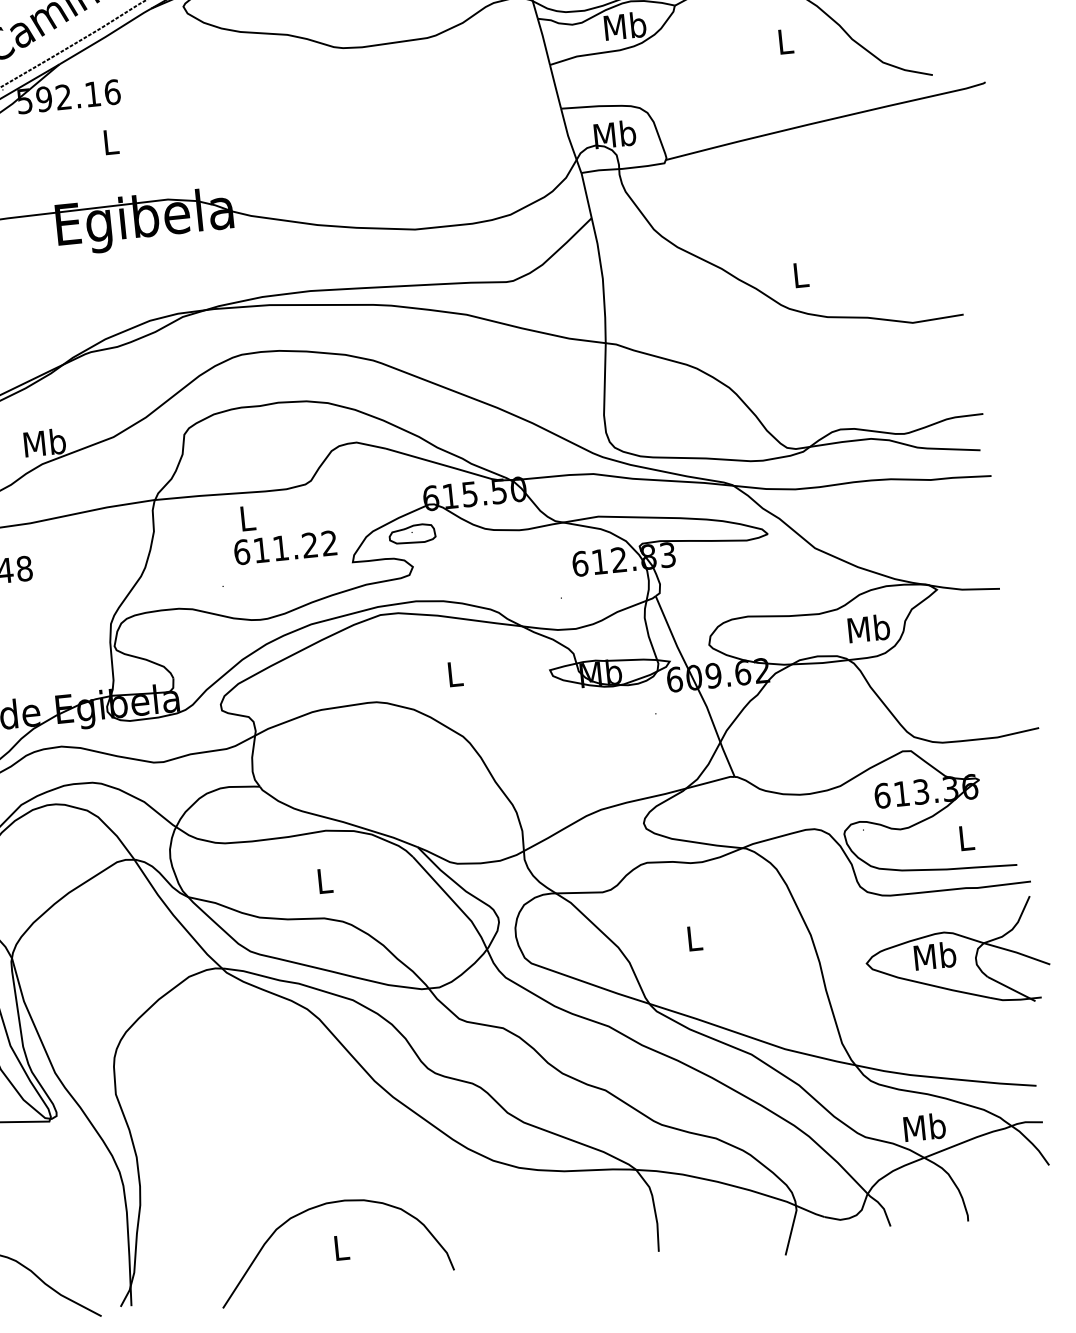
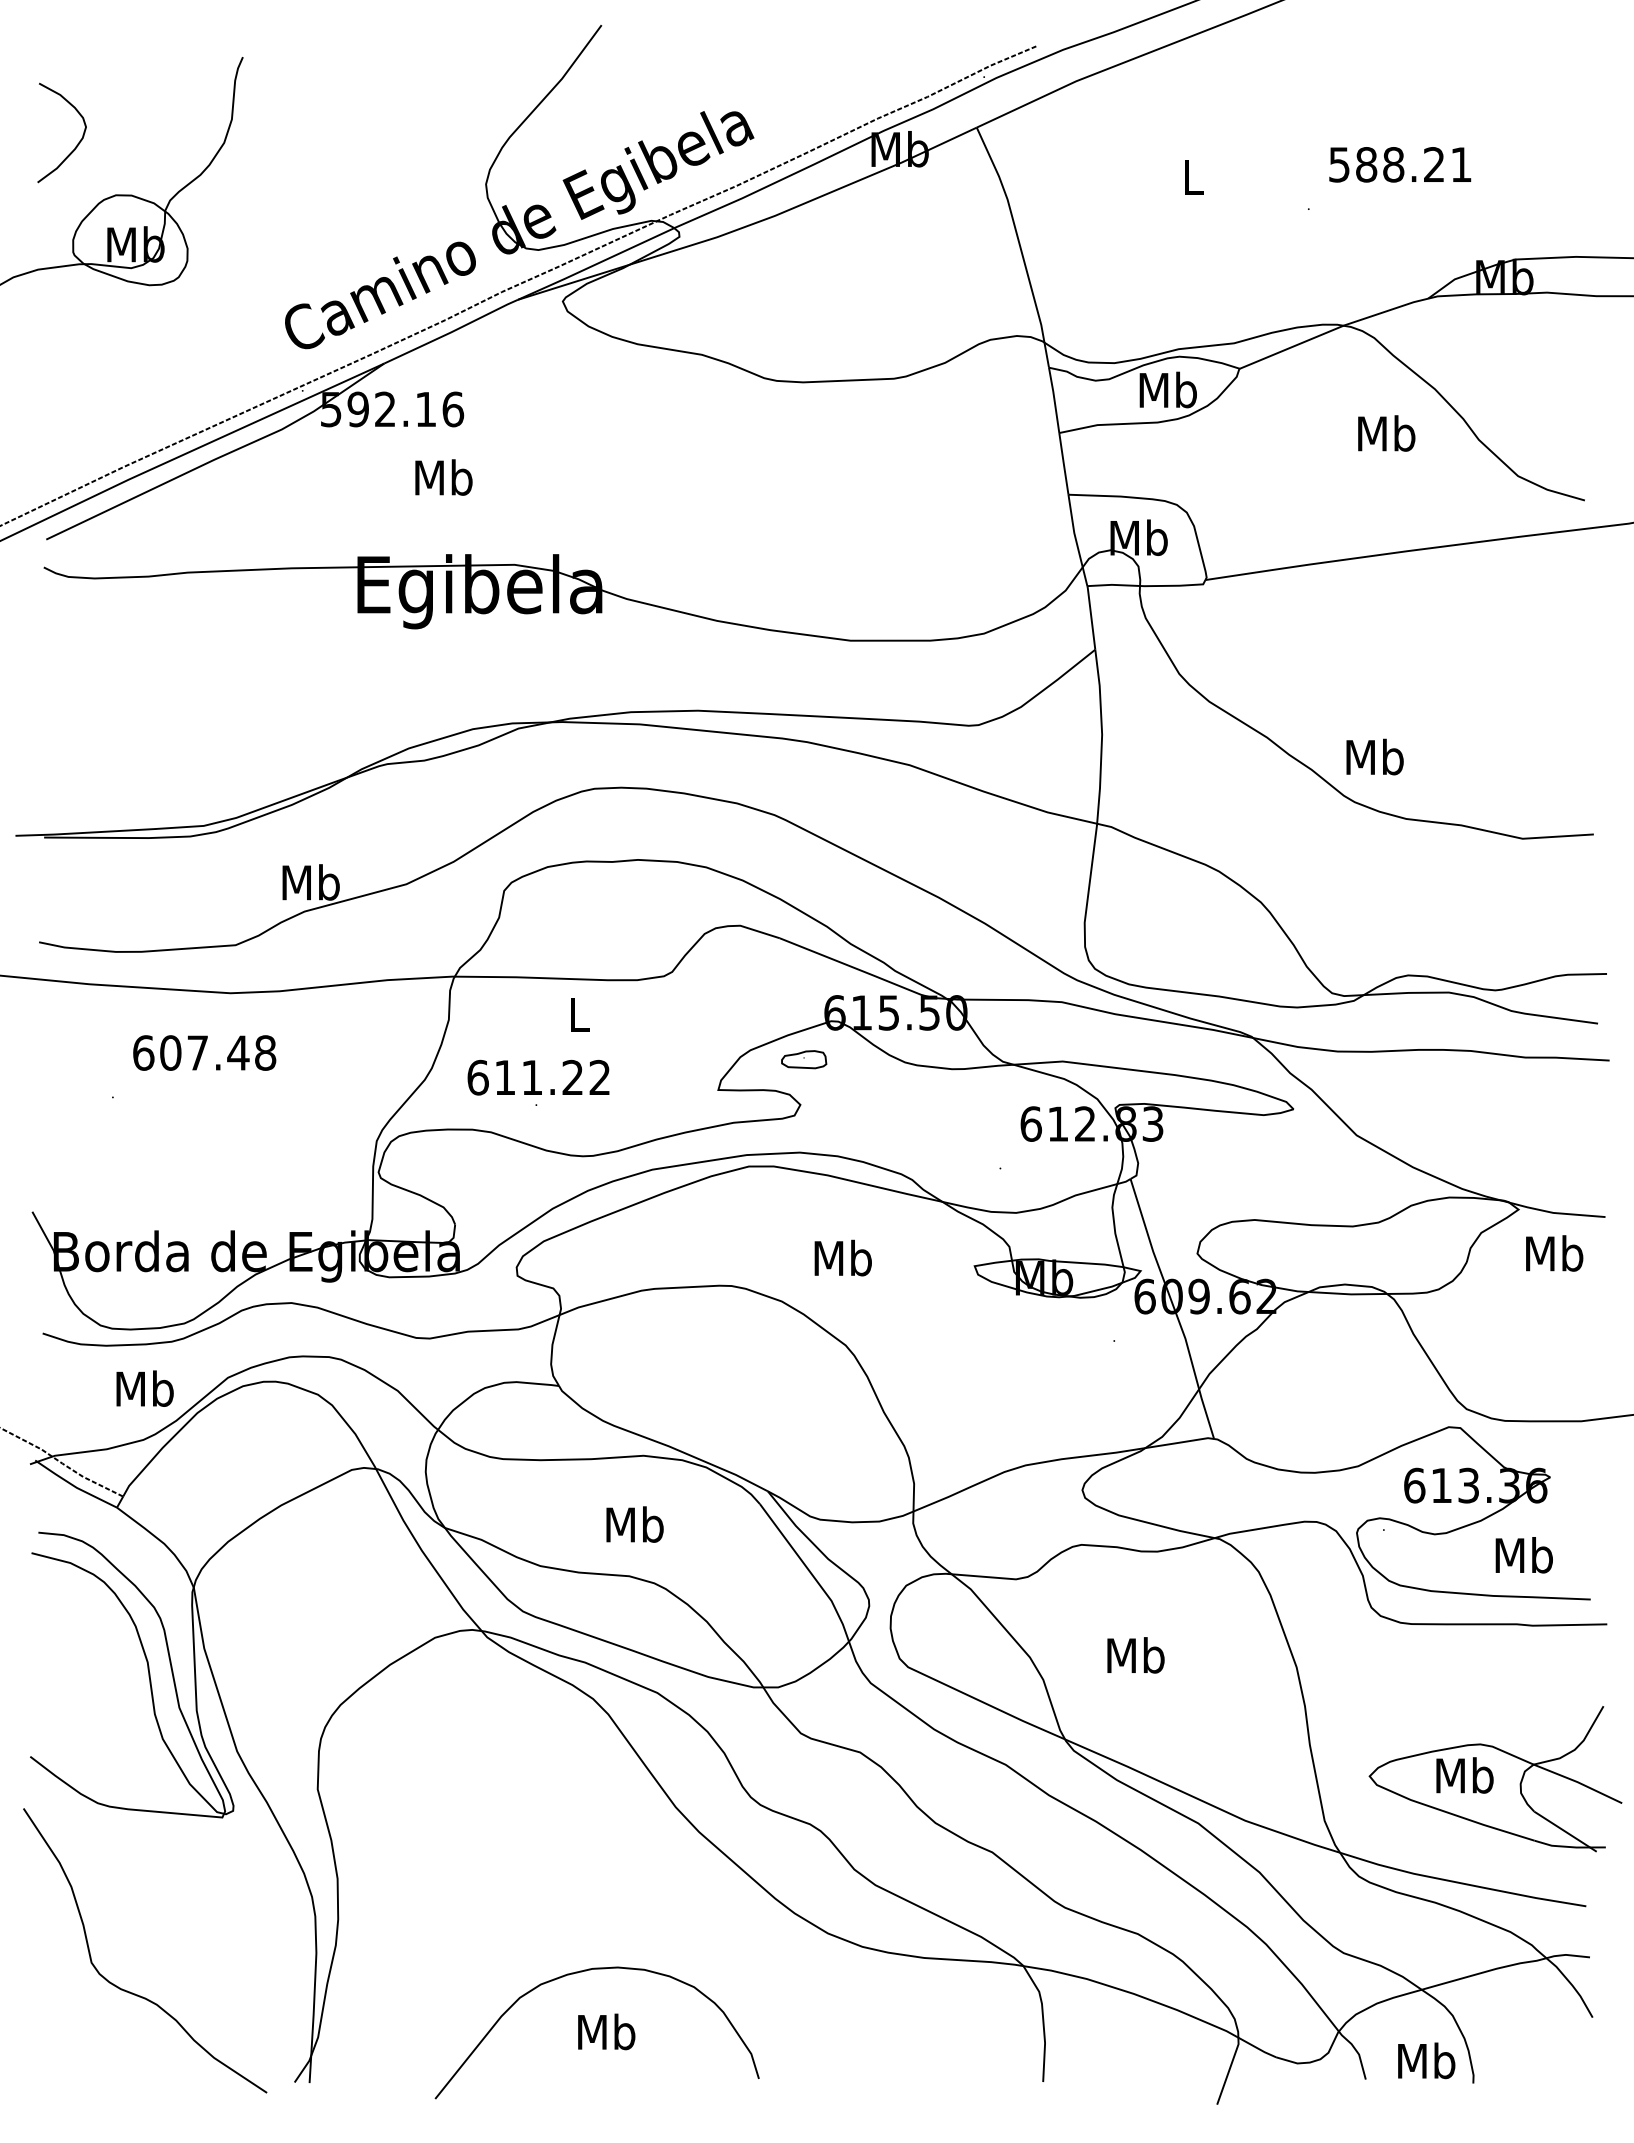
text: (785, 41) -> (1386, 433), L -> Mb
text: (110, 141) -> (443, 477), L -> Mb
text: (800, 274) -> (1374, 756), L -> Mb
part: (411, 534) -> (803, 1059), size x0.7
text: (285, 547) -> (538, 1077), moved
text: (868, 628) -> (1554, 1253), moved
text: (454, 673) -> (842, 1257), L -> Mb
text: (965, 838) -> (1523, 1555), L -> Mb
text: (324, 880) -> (634, 1524), L -> Mb
text: (694, 938) -> (1135, 1655), L -> Mb
part: (957, 956) -> (1495, 1779), moved
text: (924, 1127) -> (1426, 2060), moved
text: (341, 1247) -> (606, 2031), L -> Mb

